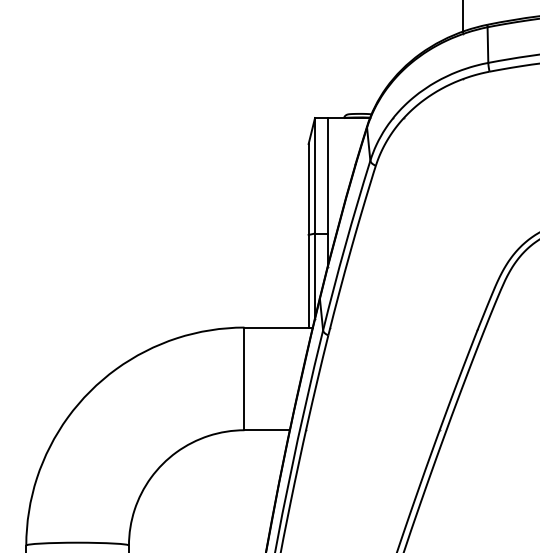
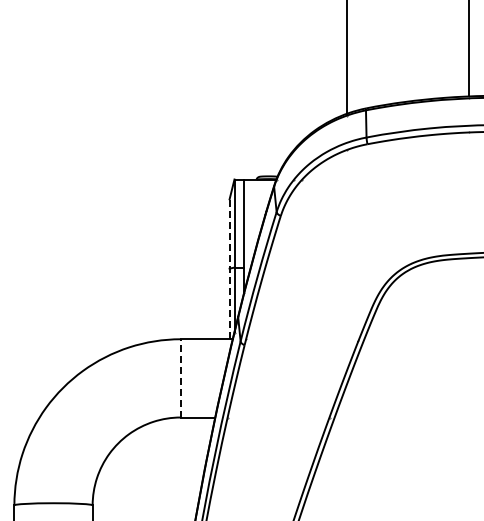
line: (308, 236) -> (229, 269), solid -> dashed
line: (244, 377) -> (180, 377), solid -> dashed

